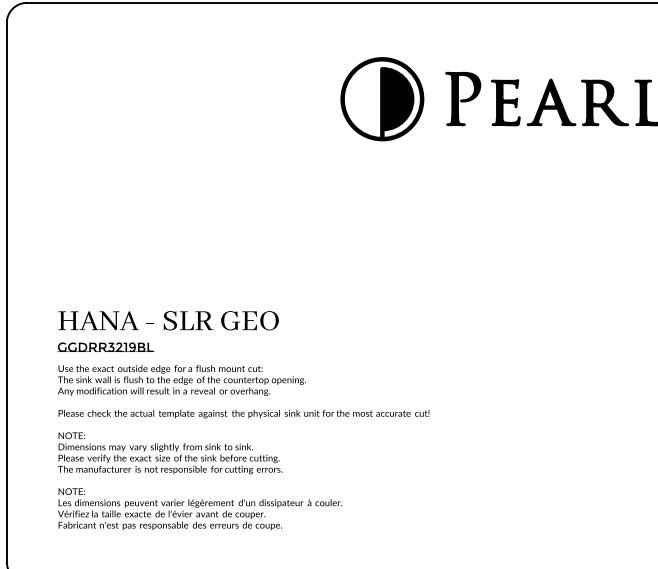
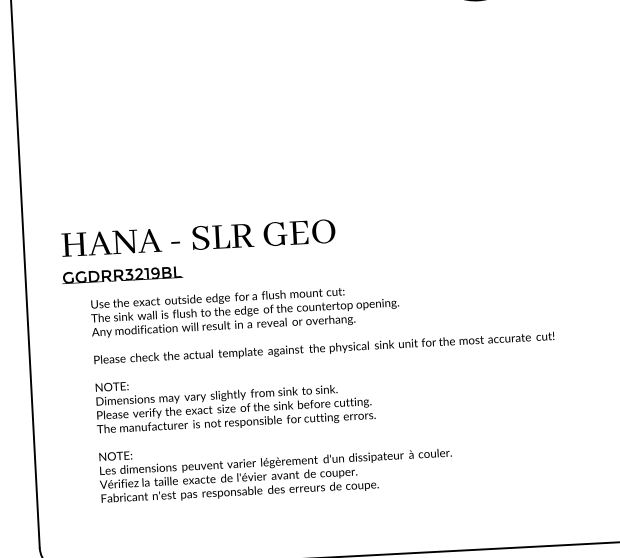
text: (167, 331) -> (197, 251), moved

